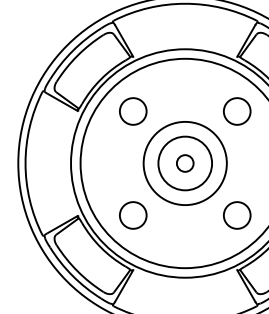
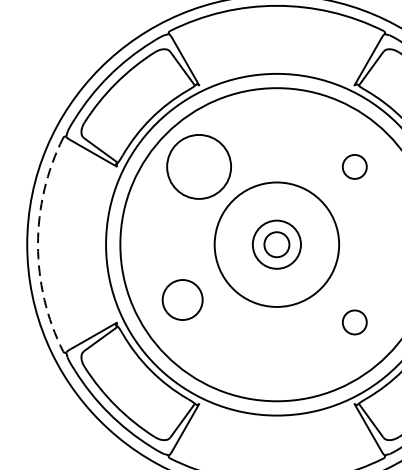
circle: (132, 111) -> (198, 166), size x1.6
circle: (237, 111) -> (355, 166), size x0.6
arc: (25, 163) -> (37, 244), solid -> dashed
circle: (185, 163) -> (277, 244), size x0.6
circle: (133, 215) -> (183, 300), moved
circle: (237, 215) -> (355, 322), size x0.6

